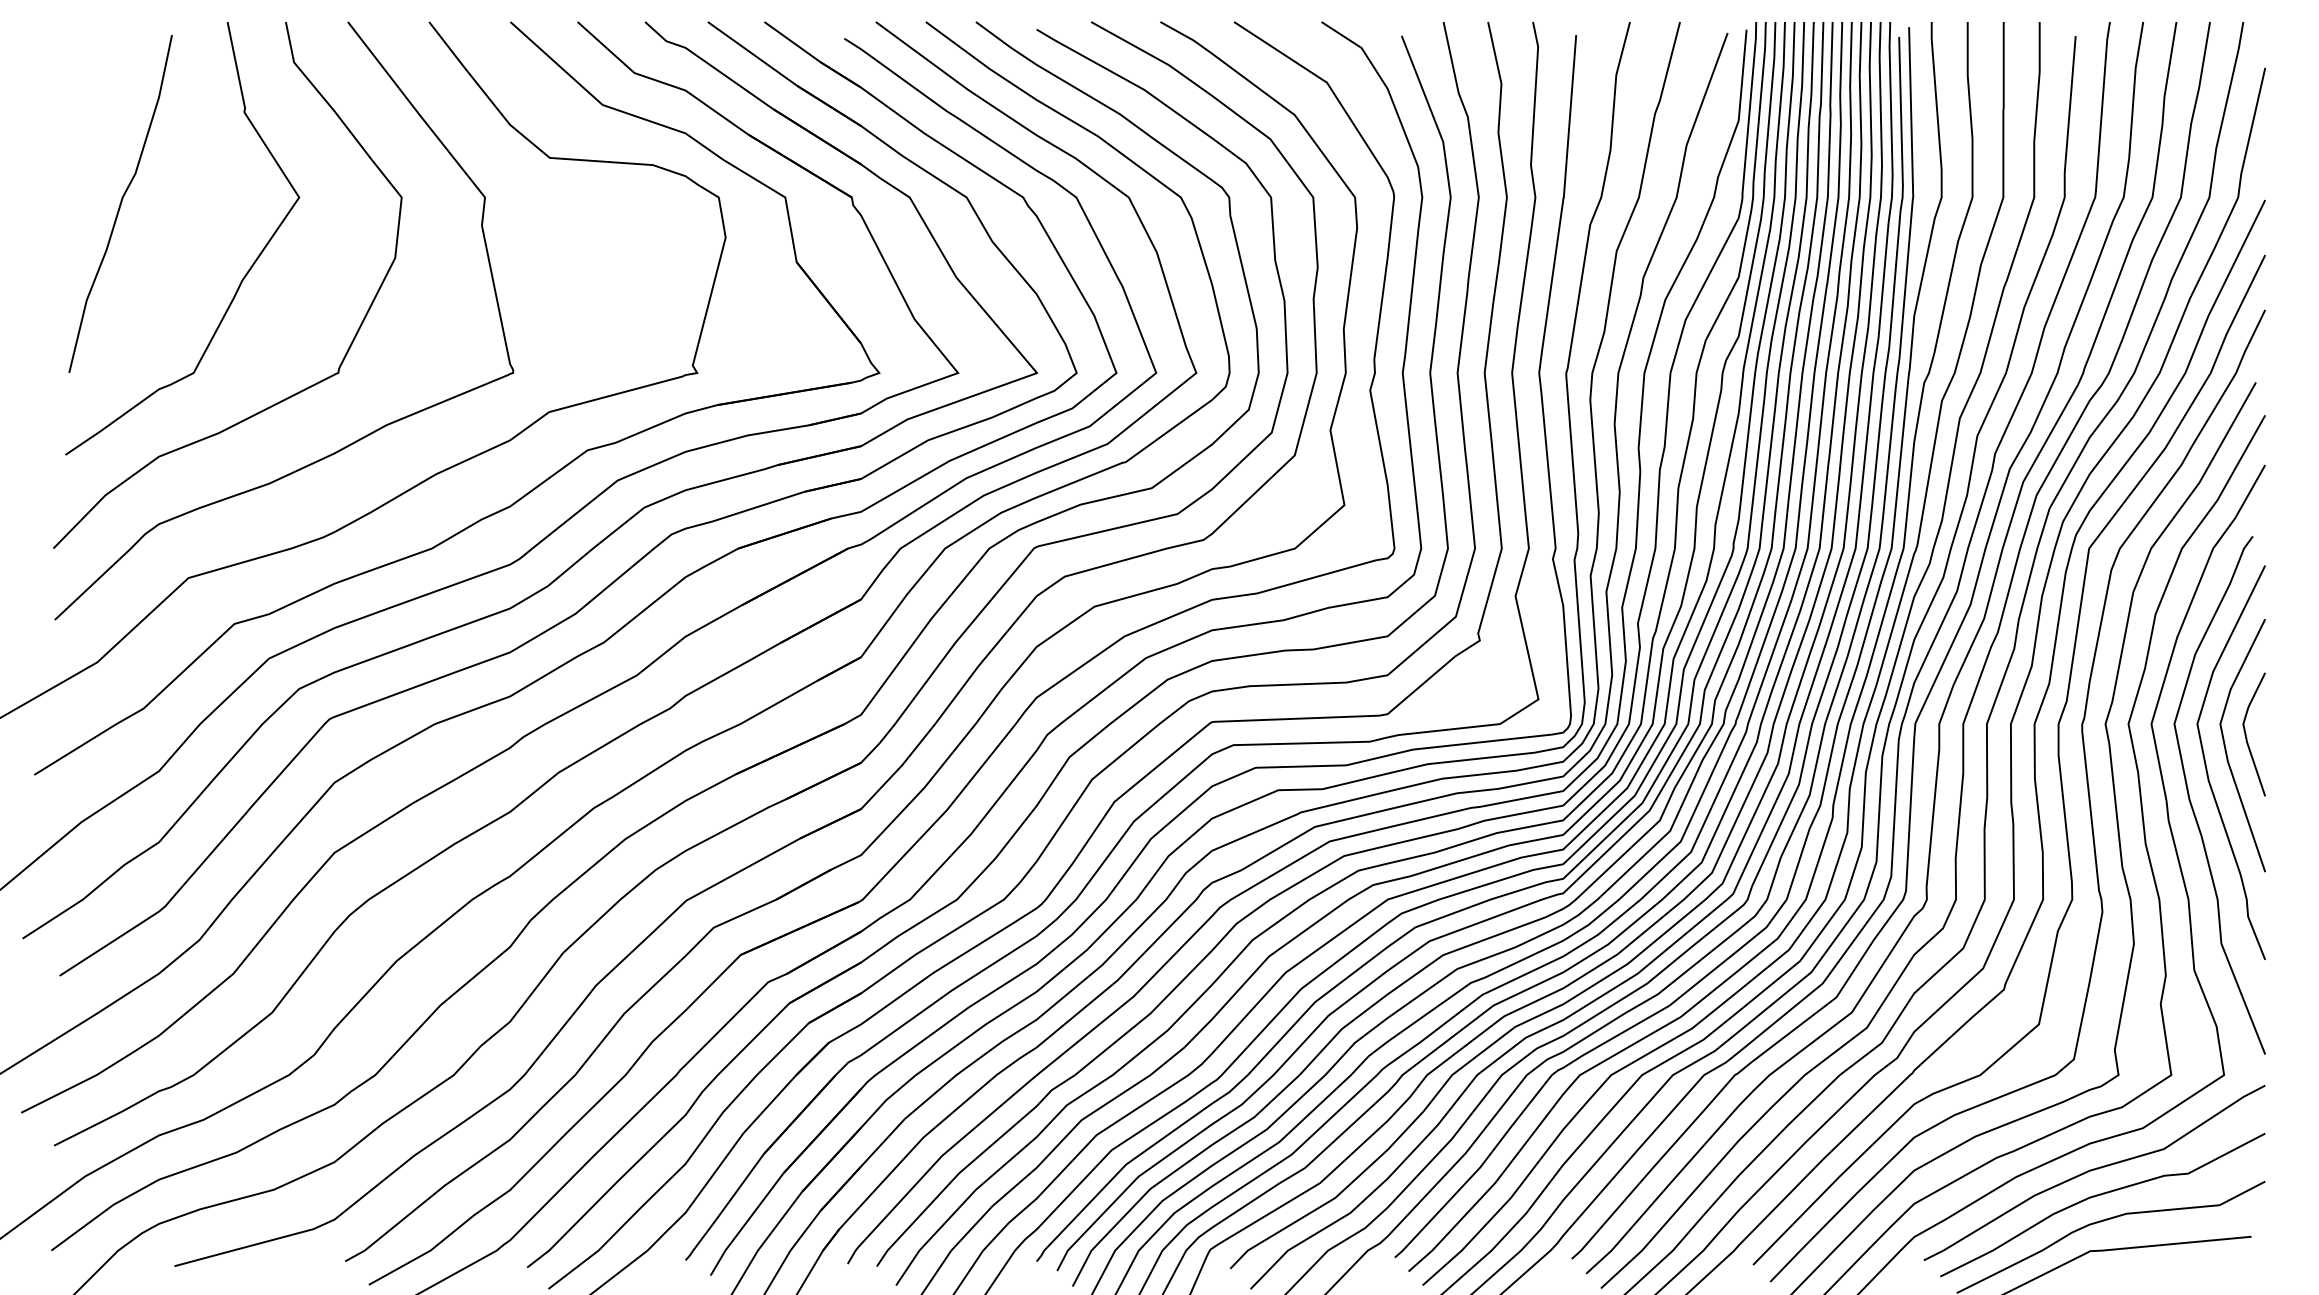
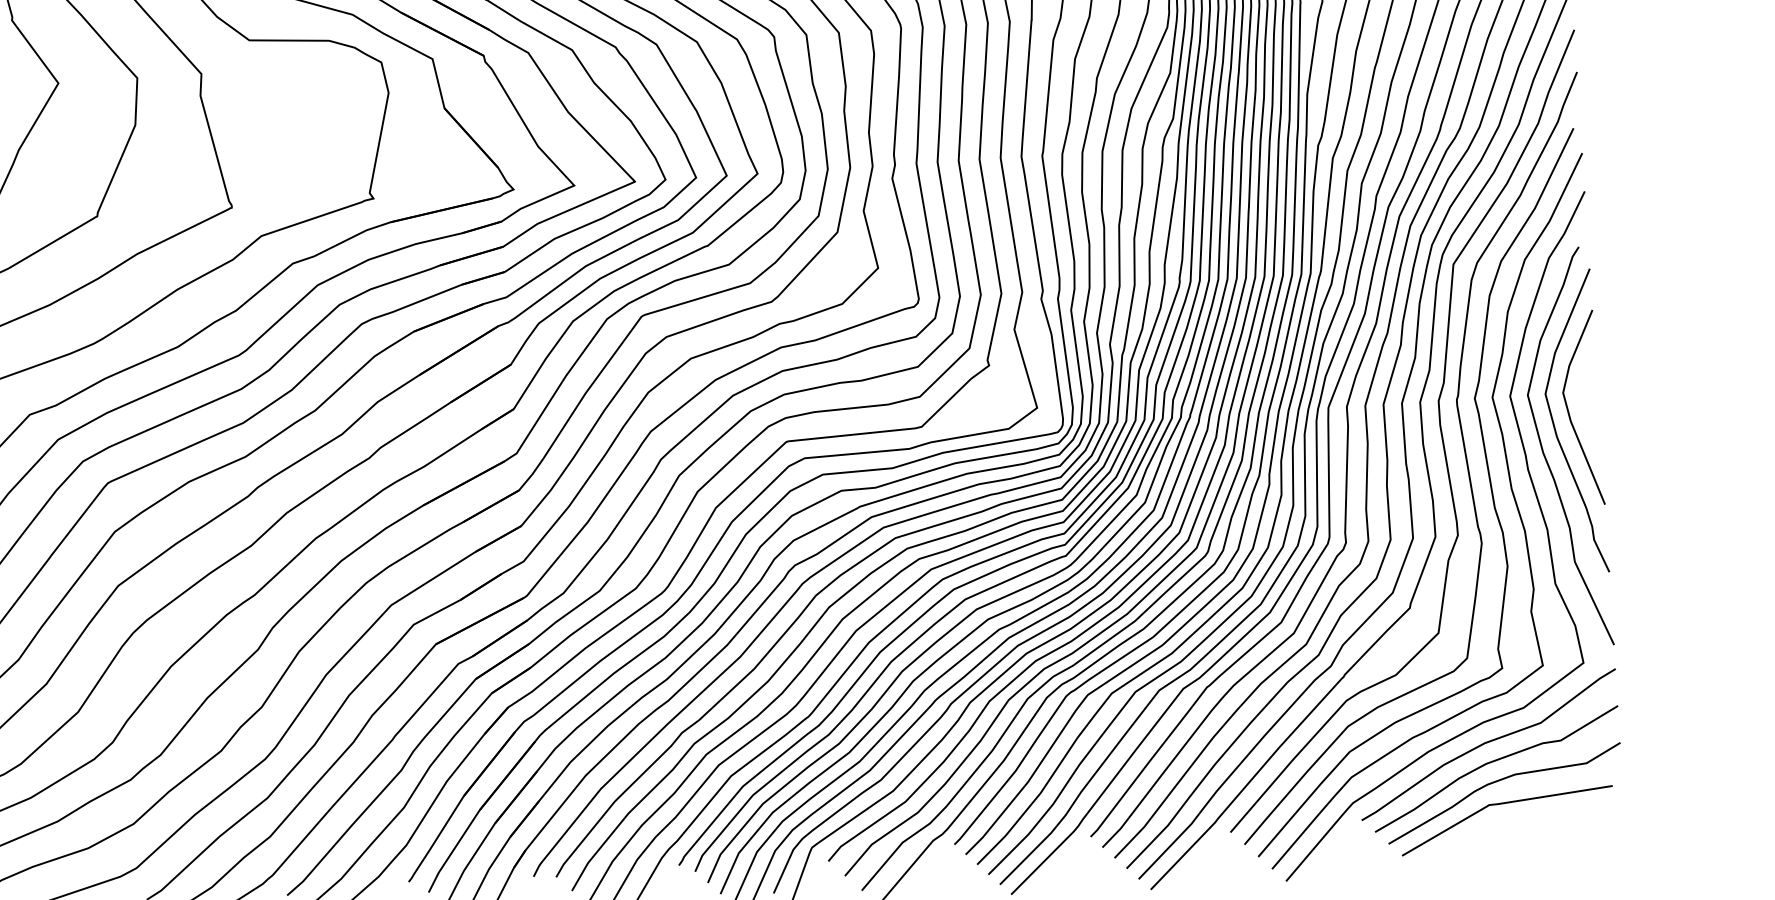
line: (2246, 734) -> (1583, 399), removed

